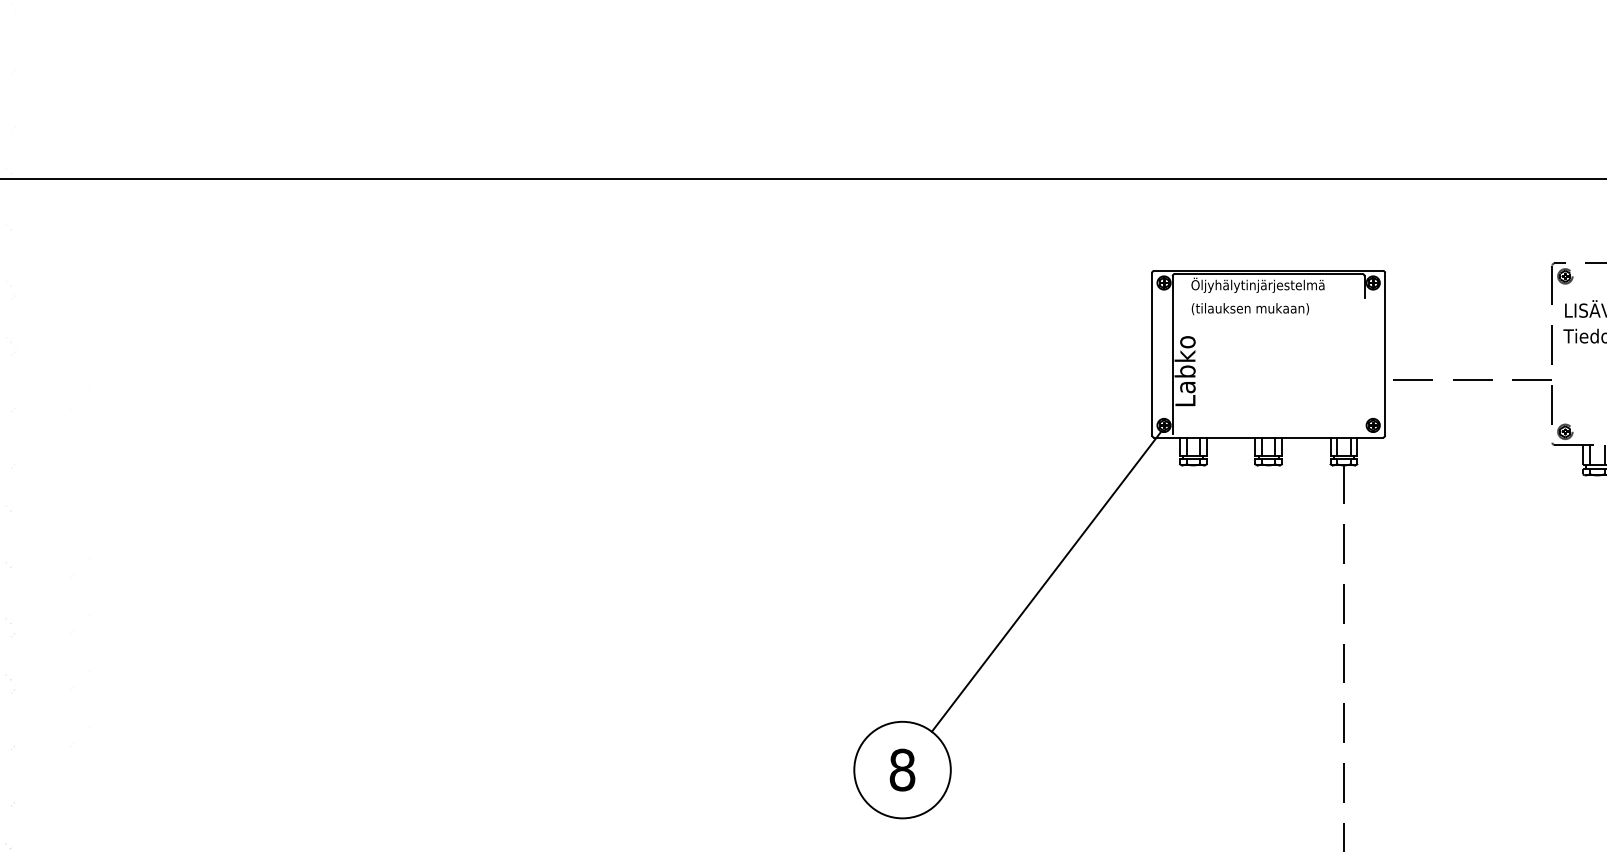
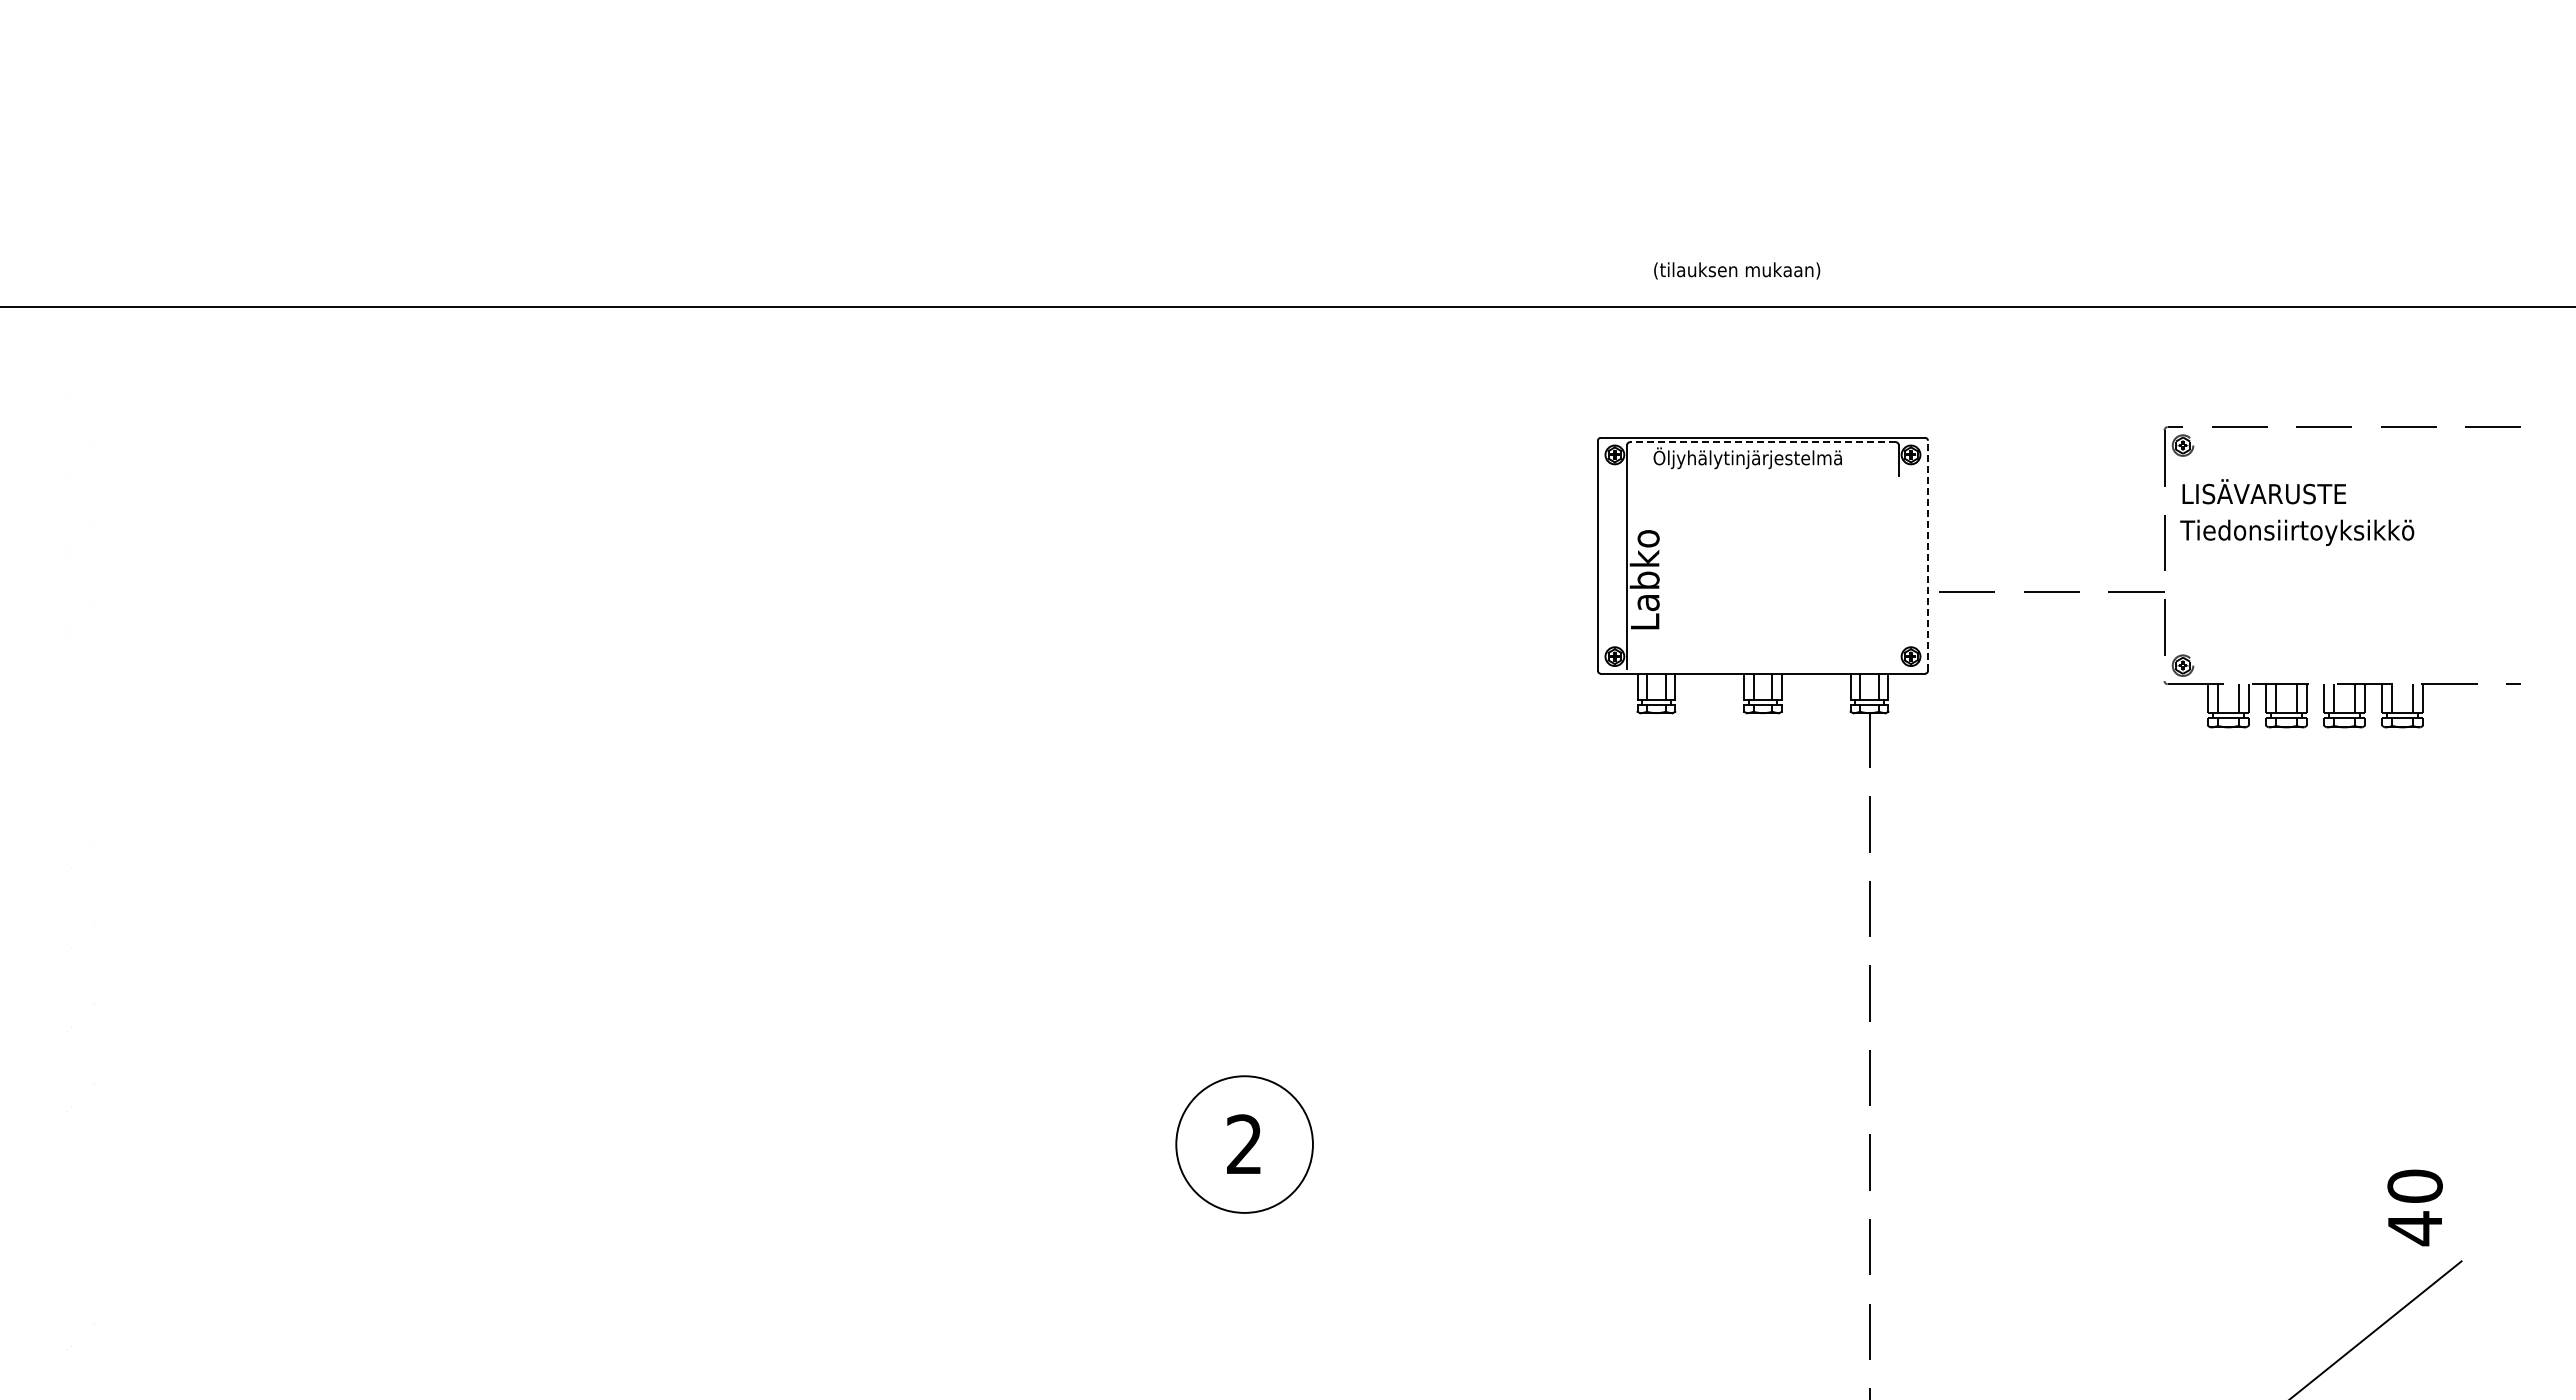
line: (1268, 274) -> (1762, 442), solid -> dashed
text: (1250, 308) -> (1737, 270), moved
line: (1384, 354) -> (1927, 555), solid -> dashed
line: (1046, 581) -> (1448, 877), removed
text: (902, 770) -> (1244, 1144), 8 -> 2

